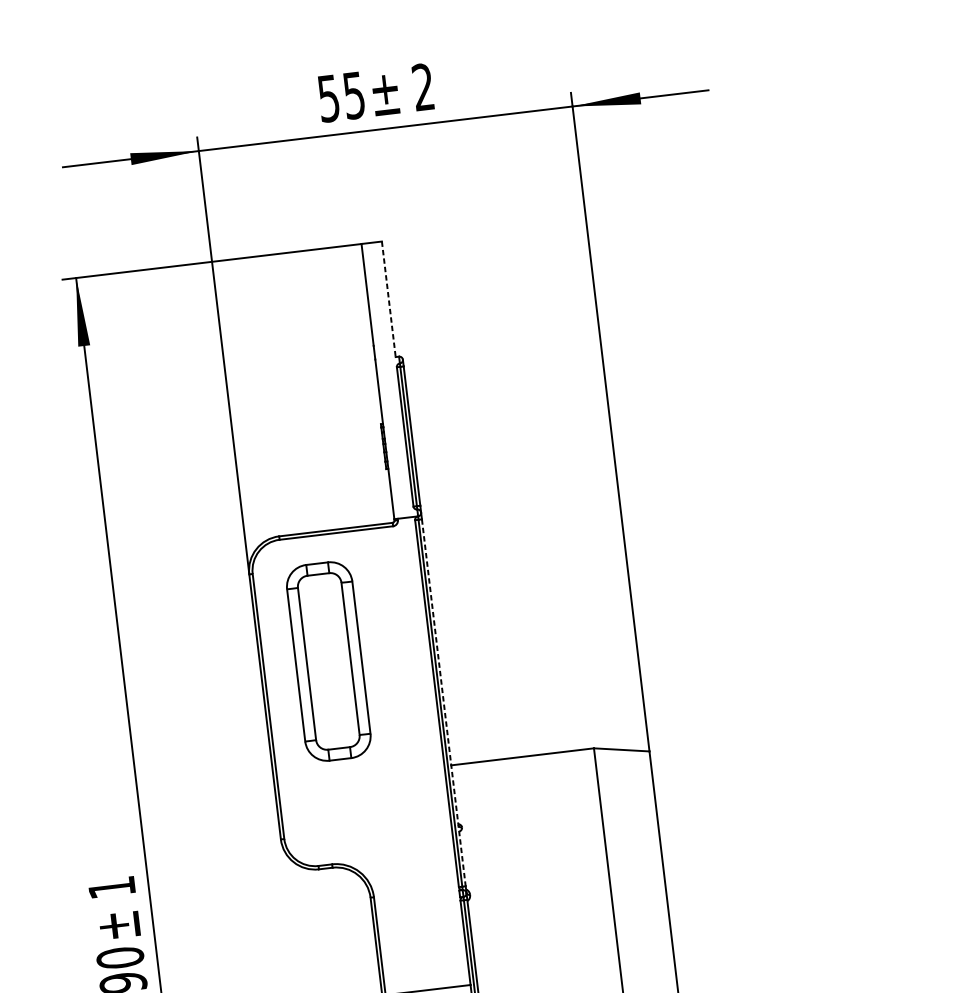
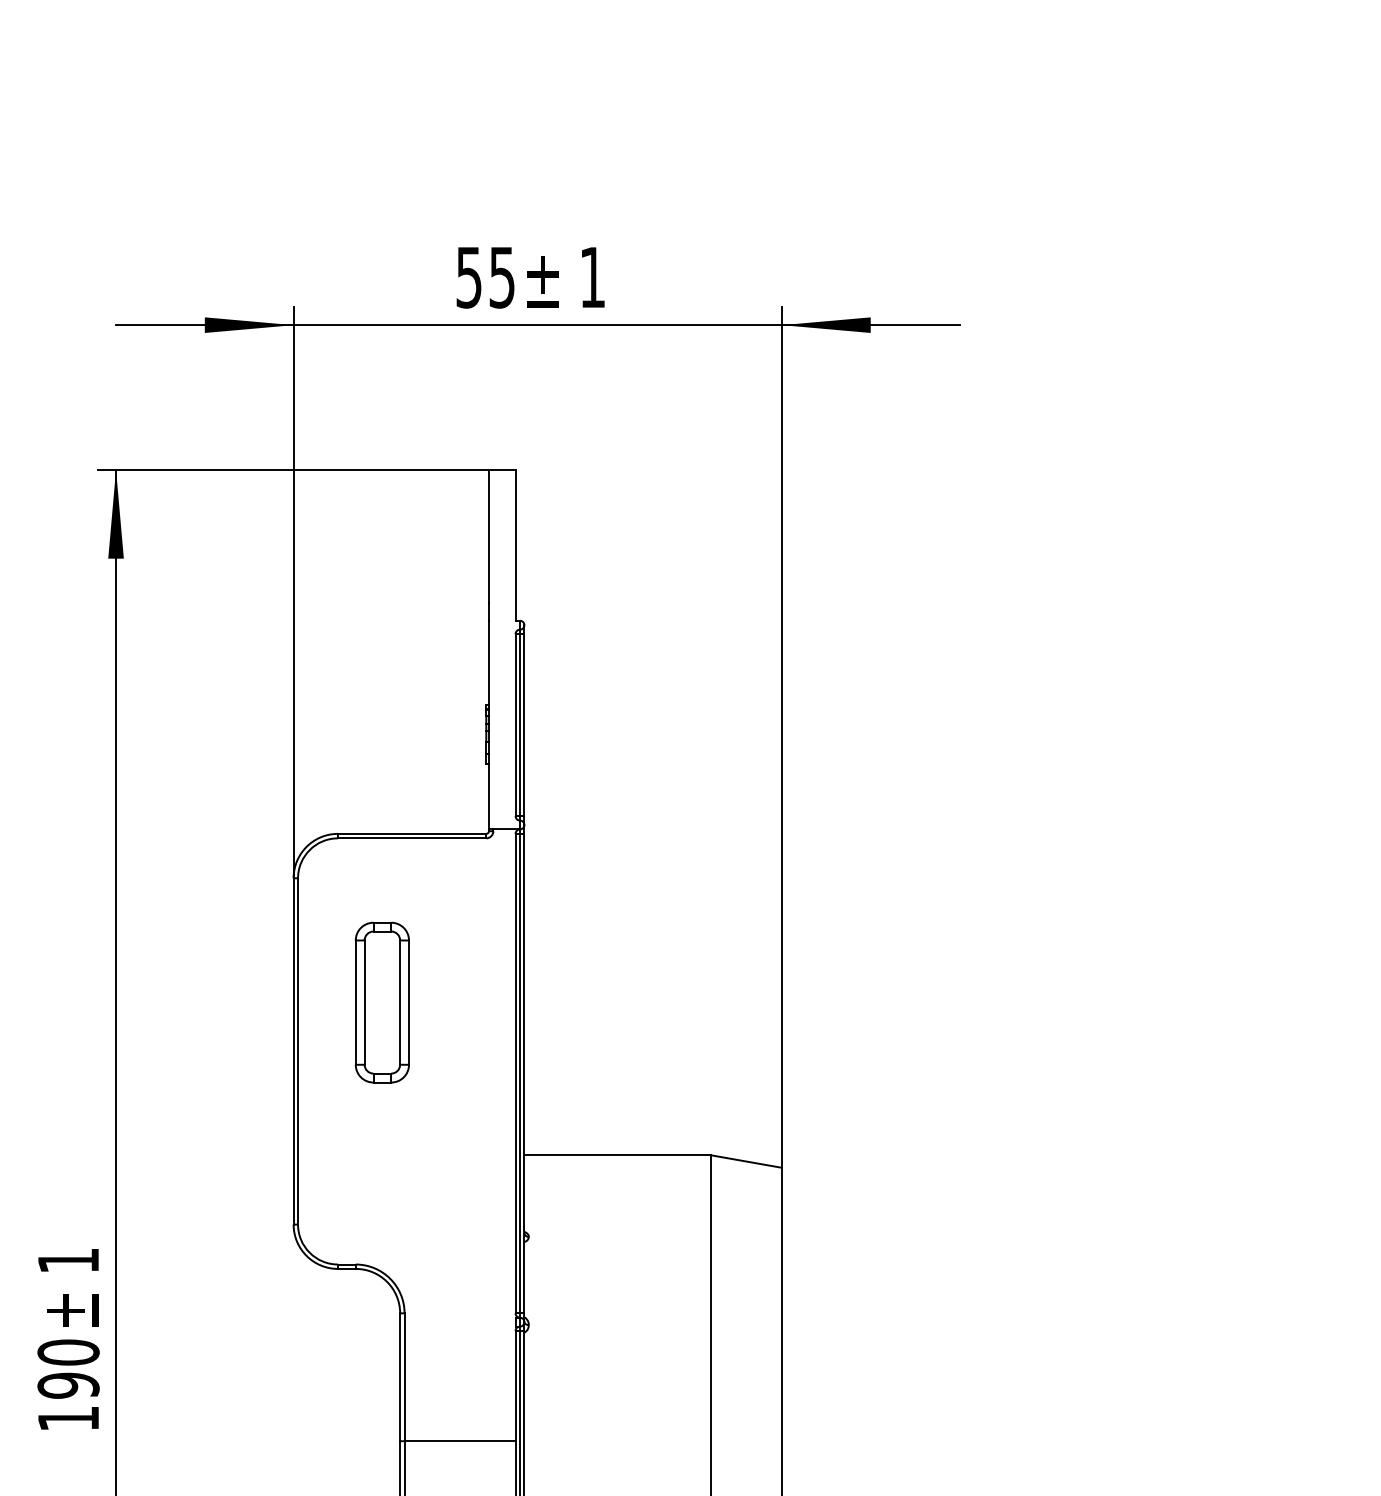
text: (423, 86) -> (592, 276), 2 -> 1
line: (388, 299) -> (515, 545), dashed -> solid
part: (327, 661) -> (381, 1002), size x0.62
line: (443, 702) -> (524, 1073), dashed -> solid

